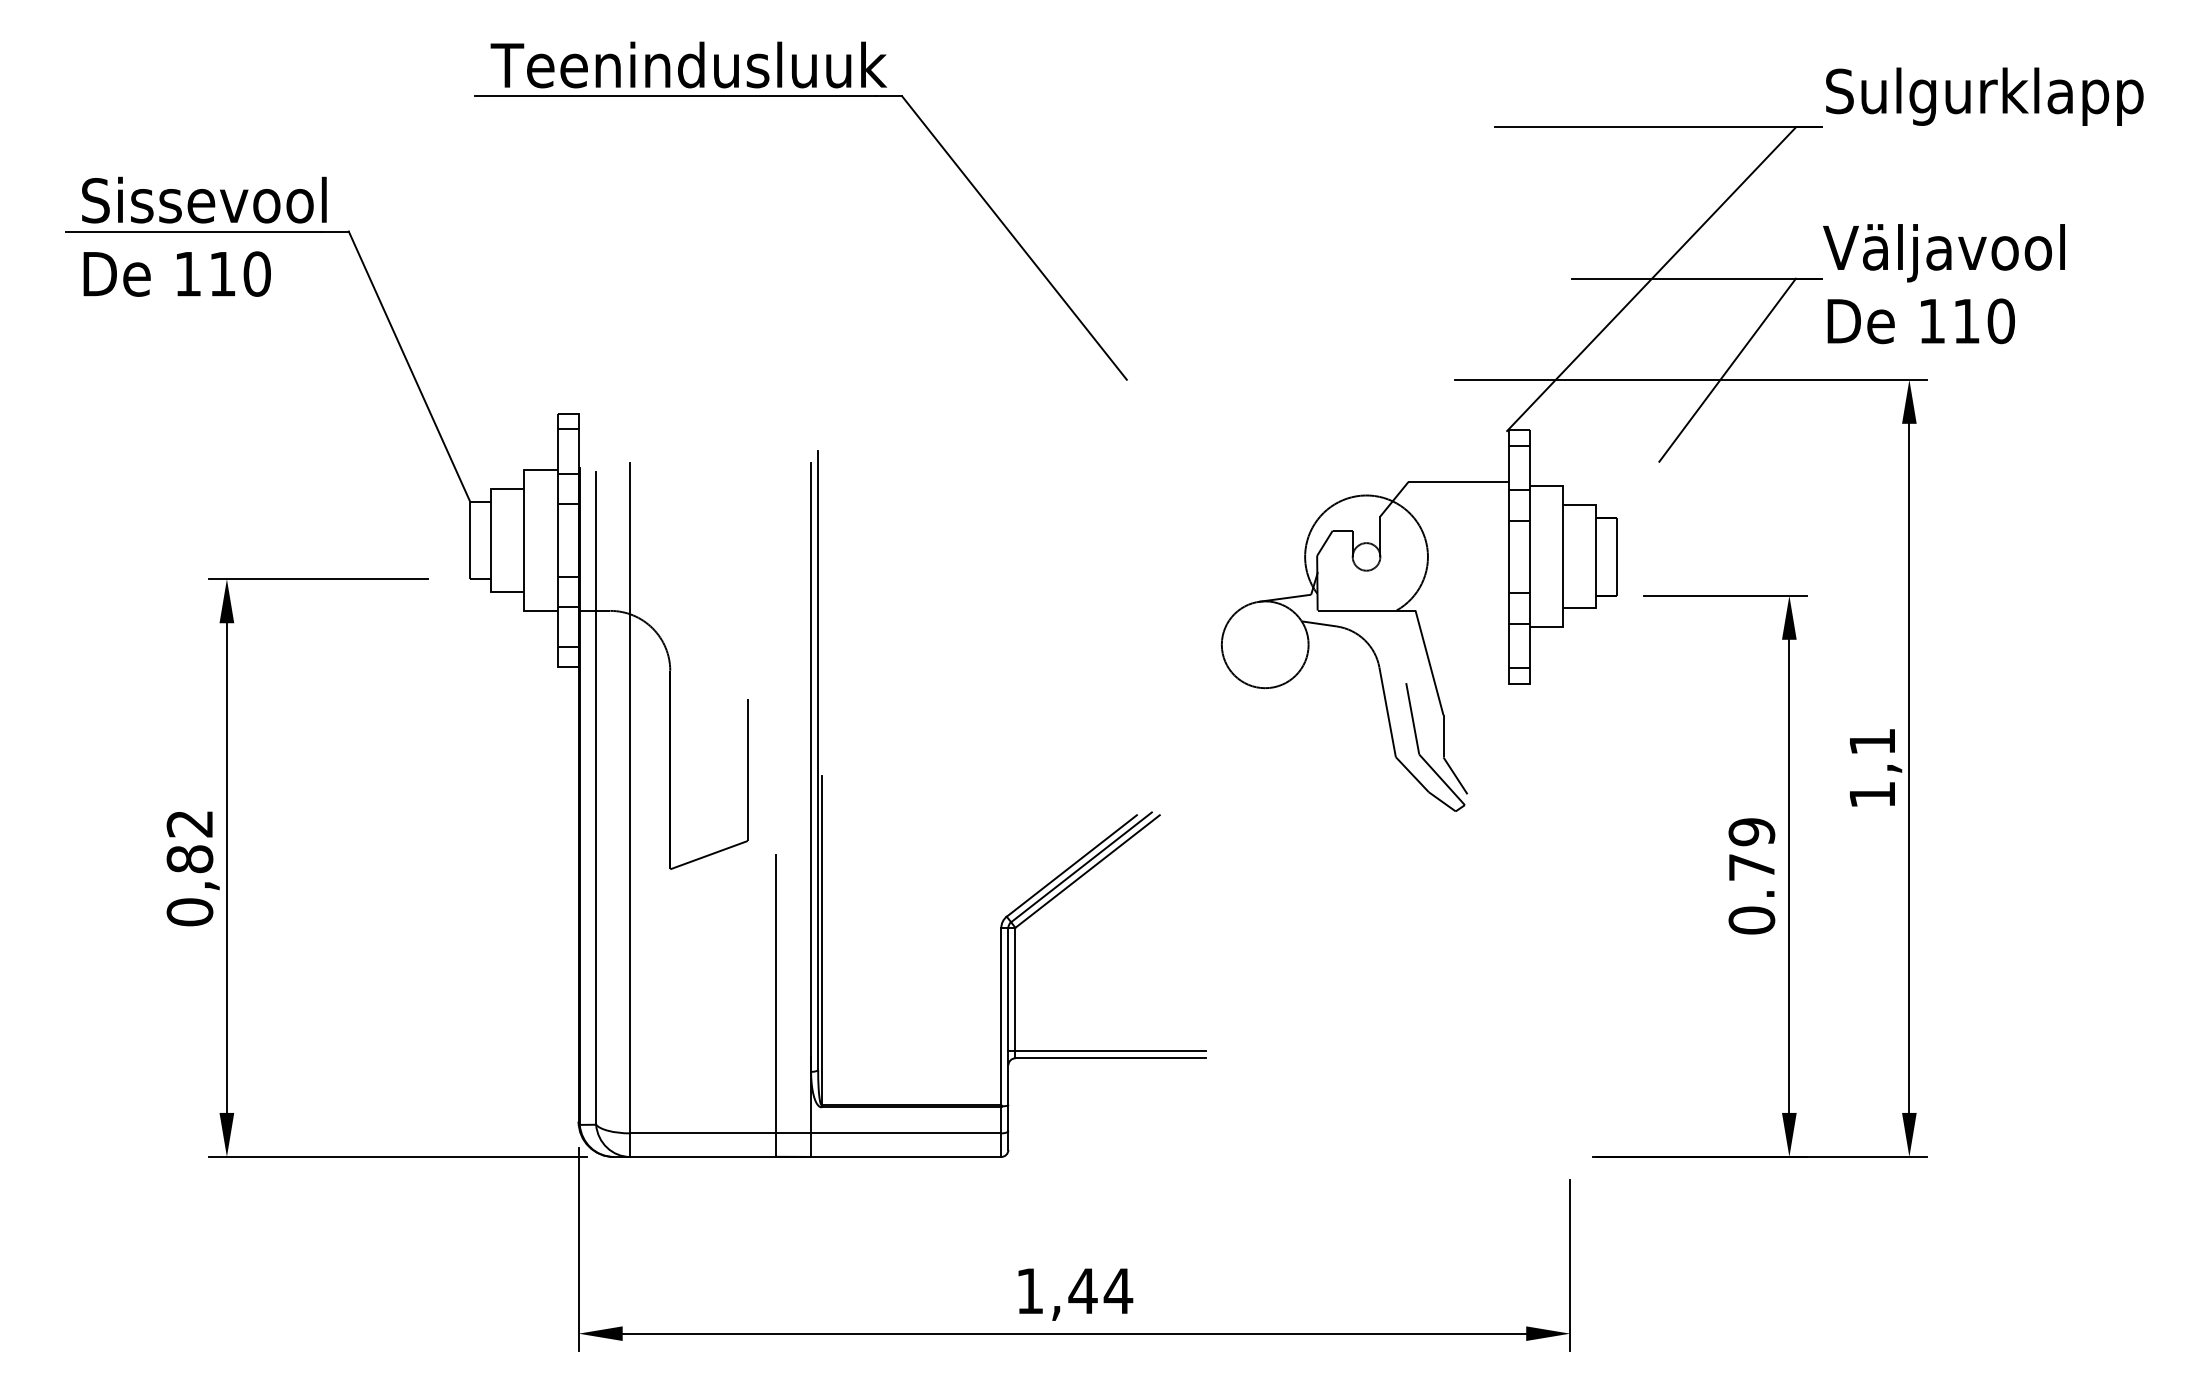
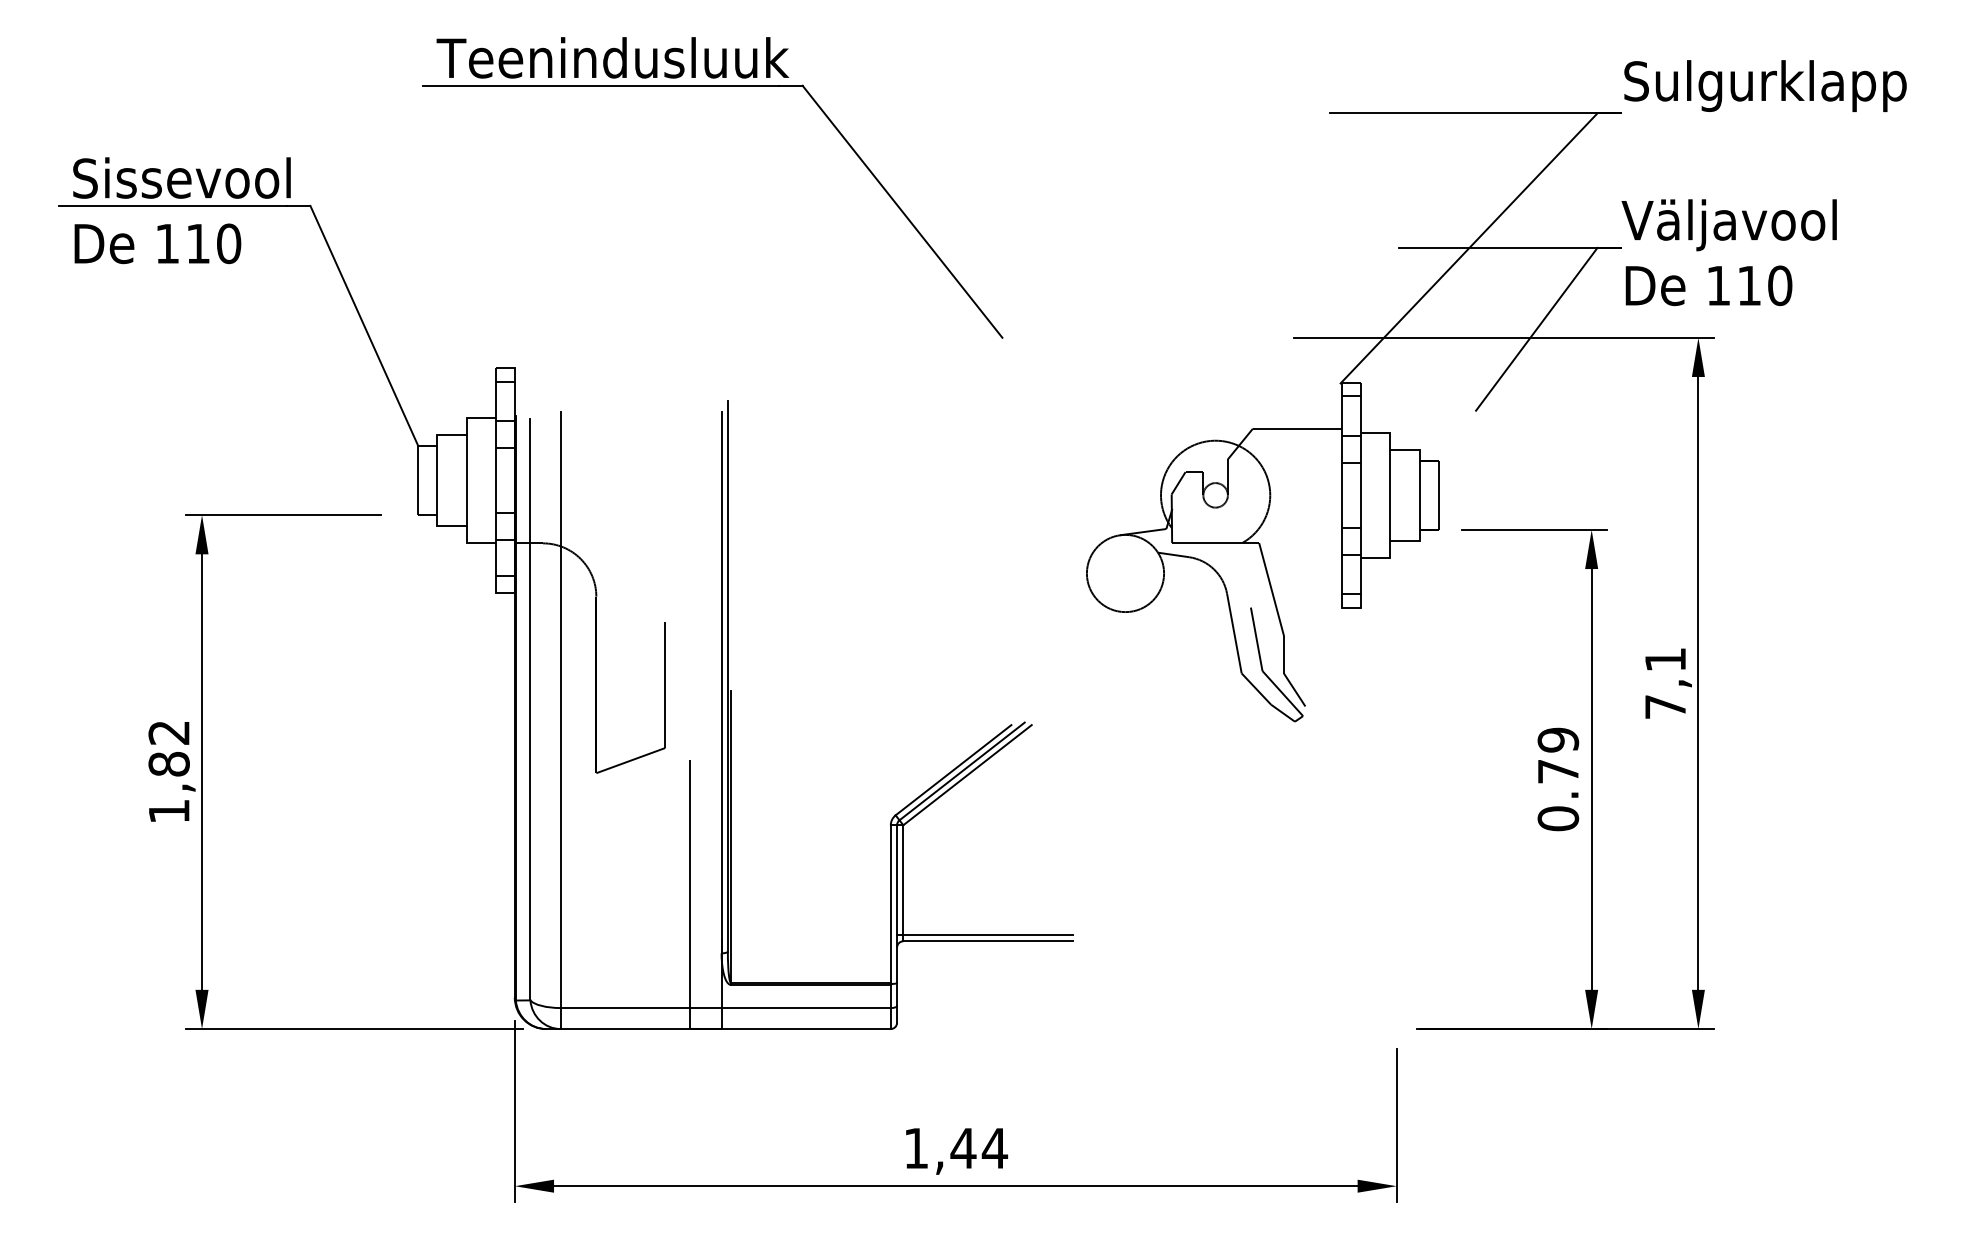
text: (1872, 794) -> (1665, 706), 1,1 -> 7,1
text: (189, 912) -> (168, 811), 0,82 -> 1,82

